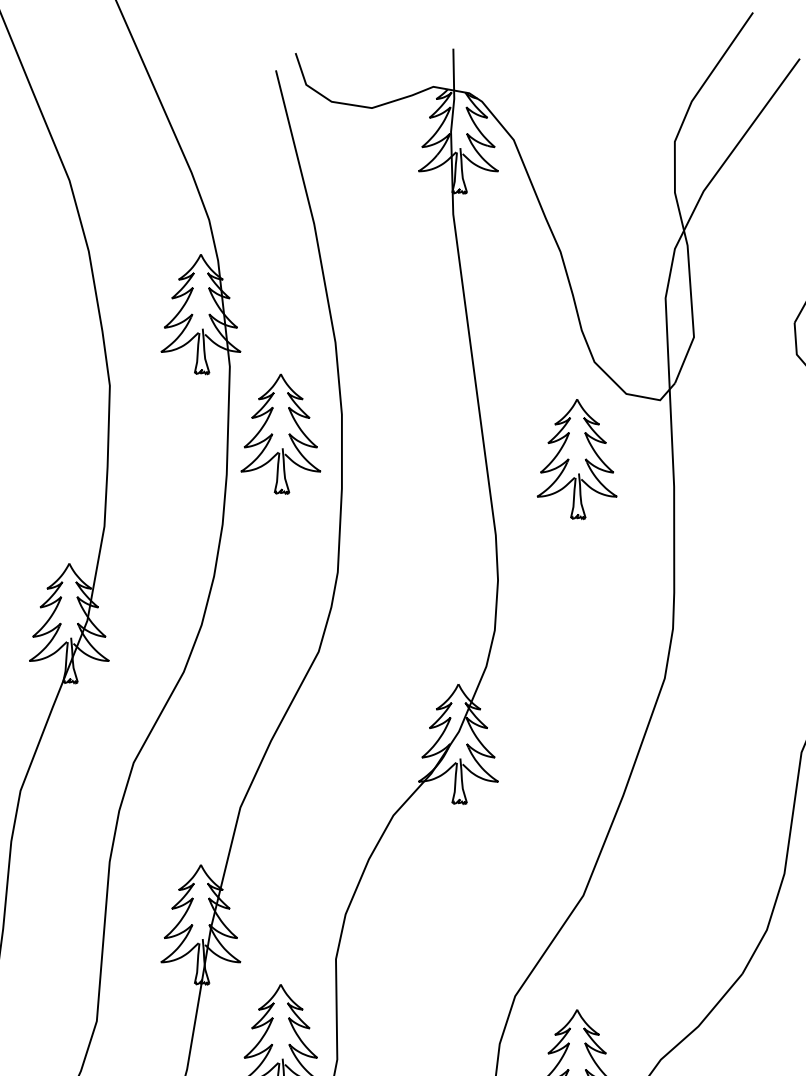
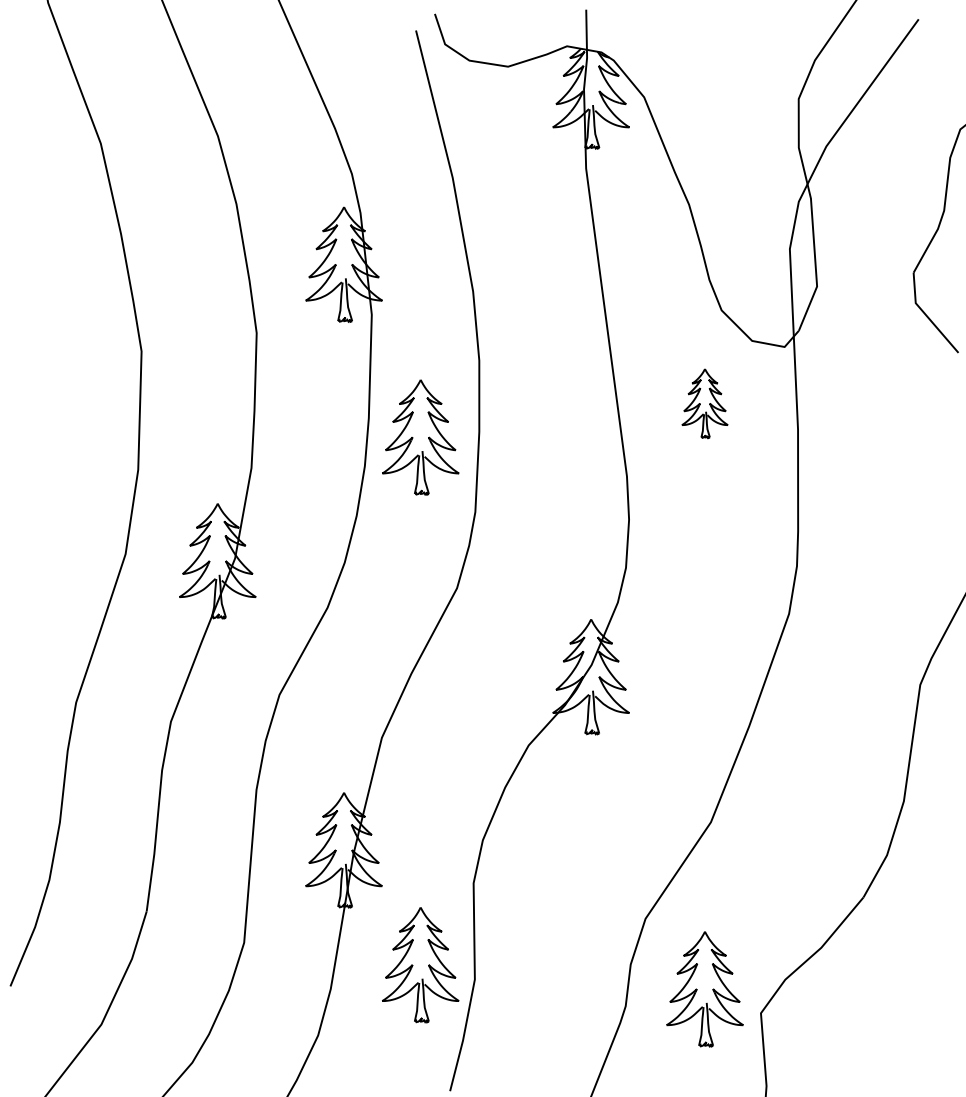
part: (280, 434) -> (420, 437), moved
part: (576, 459) -> (704, 403), size x0.6

